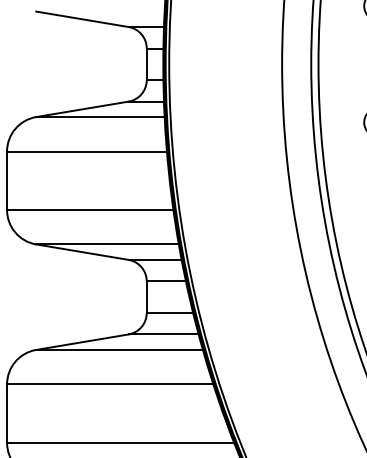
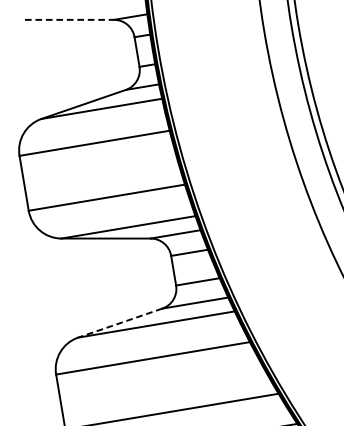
line: (82, 19) -> (69, 20), solid -> dashed
line: (82, 342) -> (120, 323), solid -> dashed

